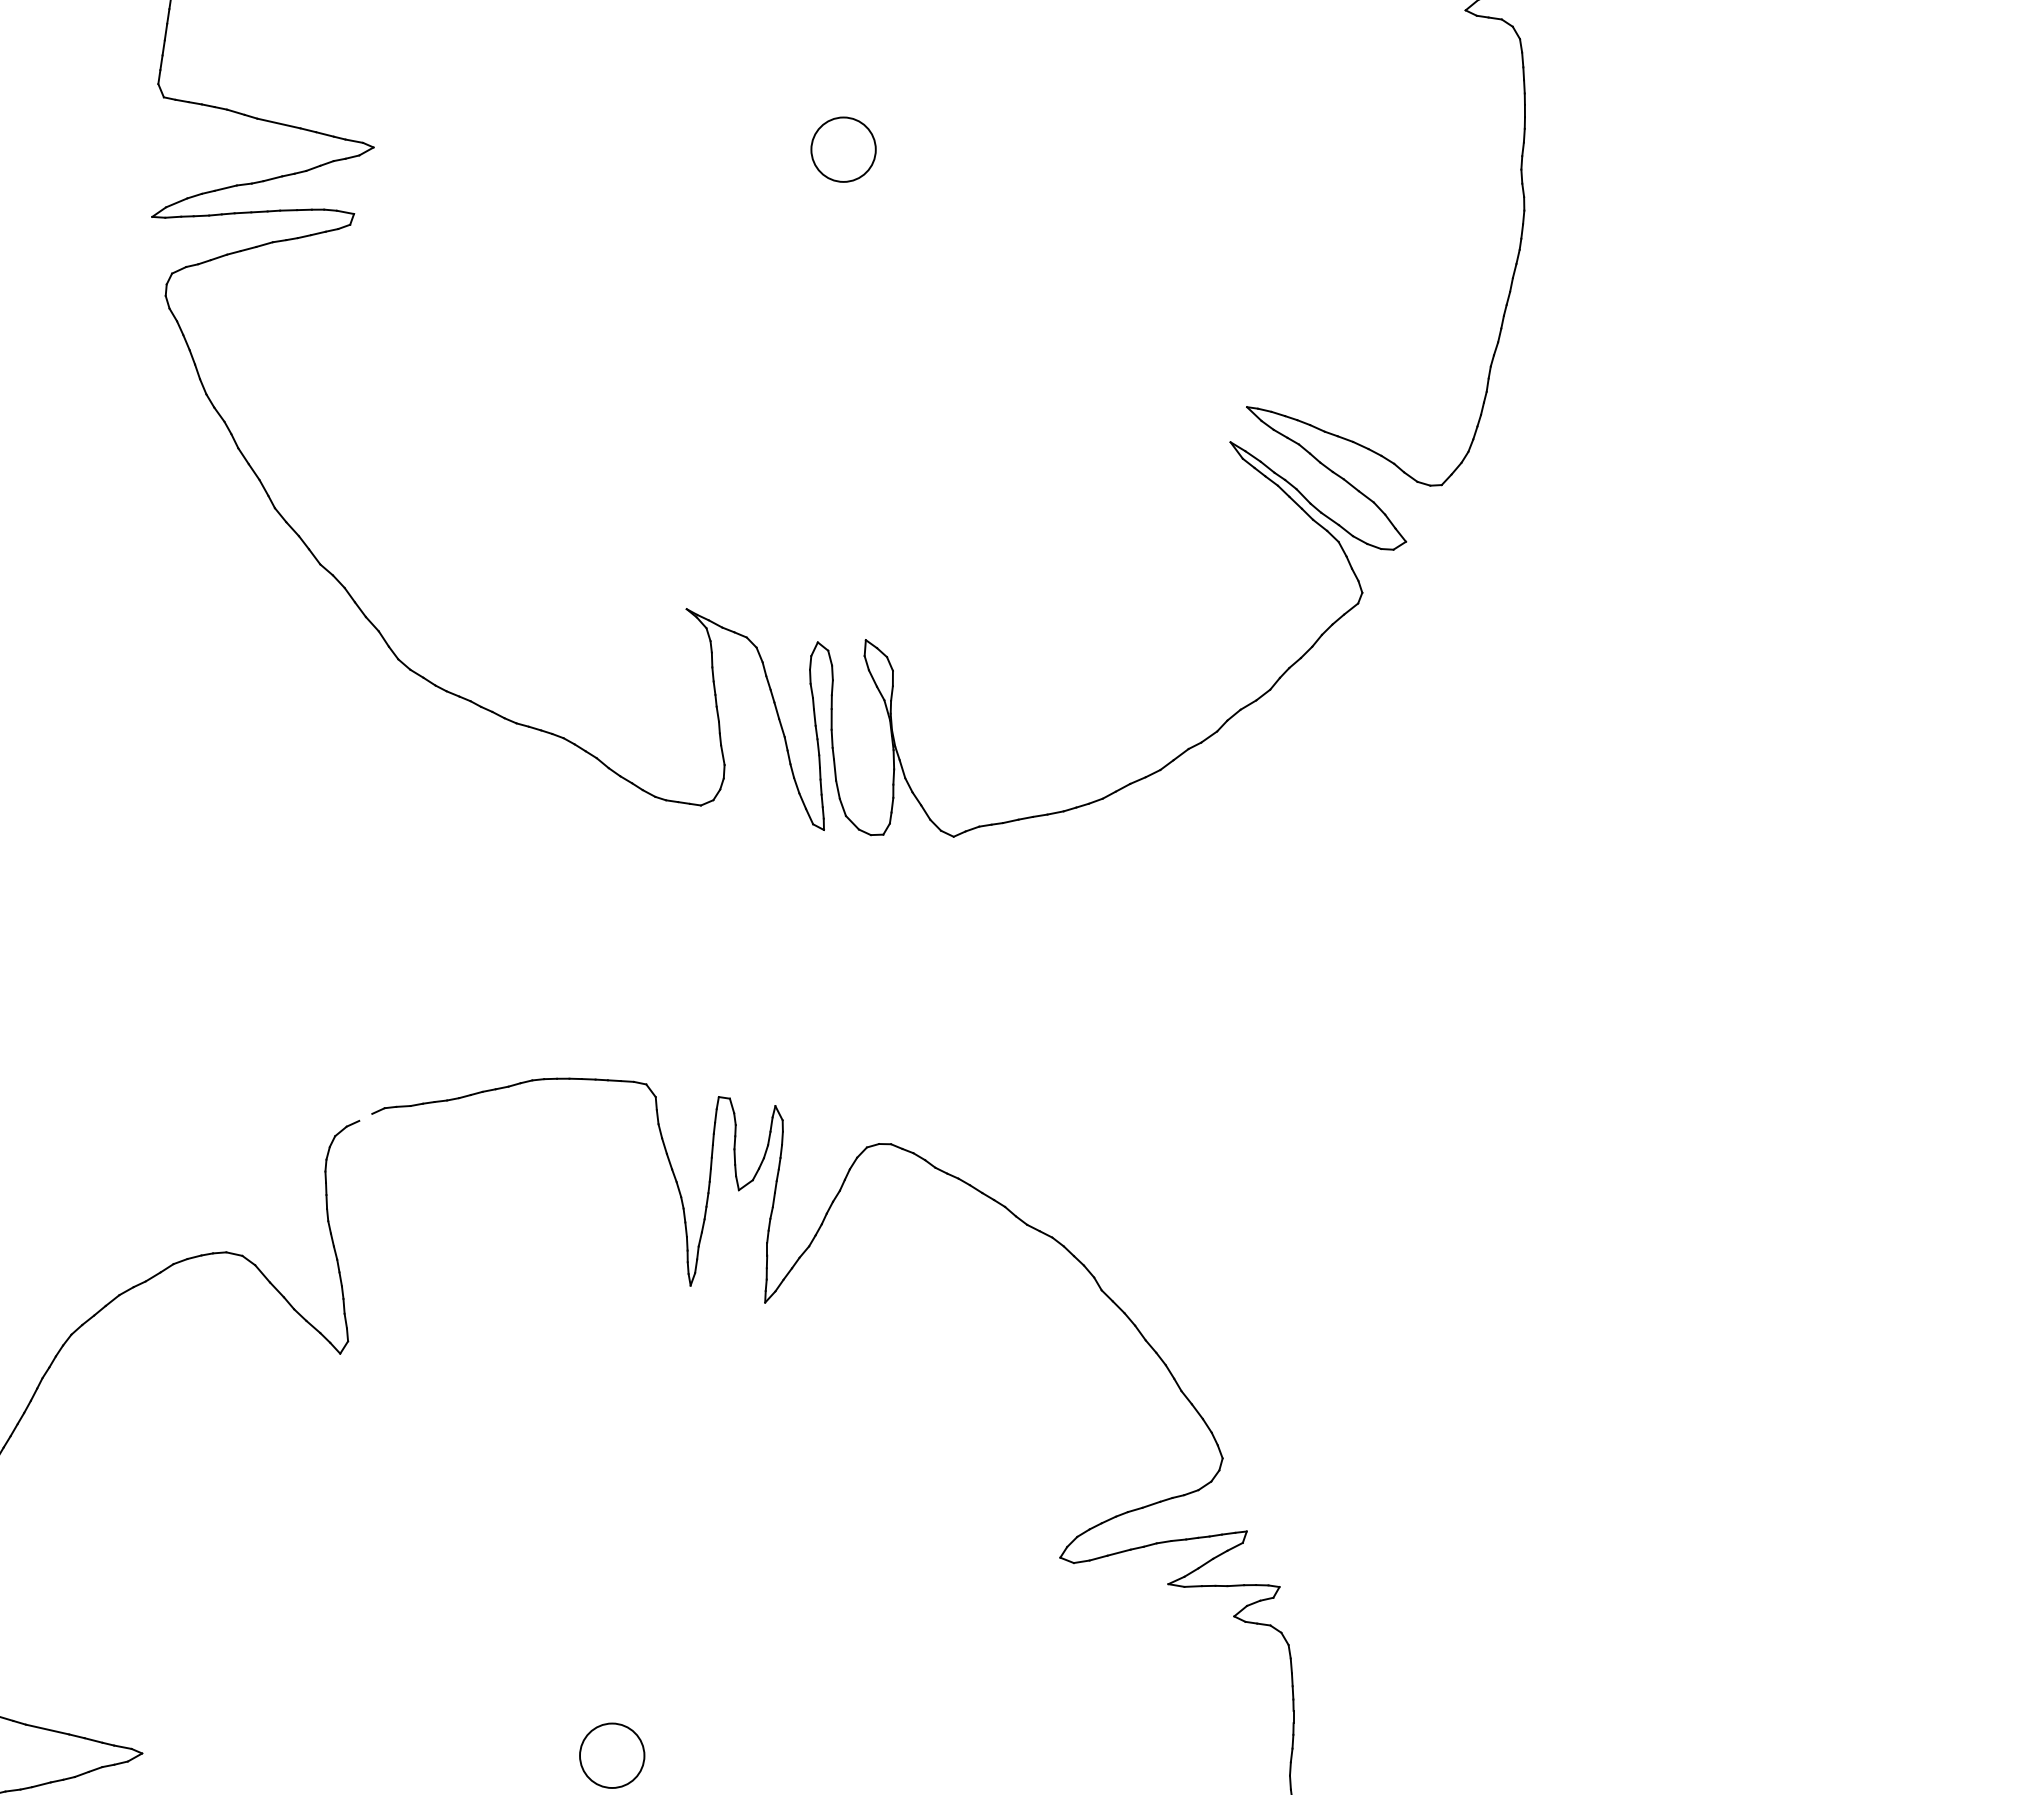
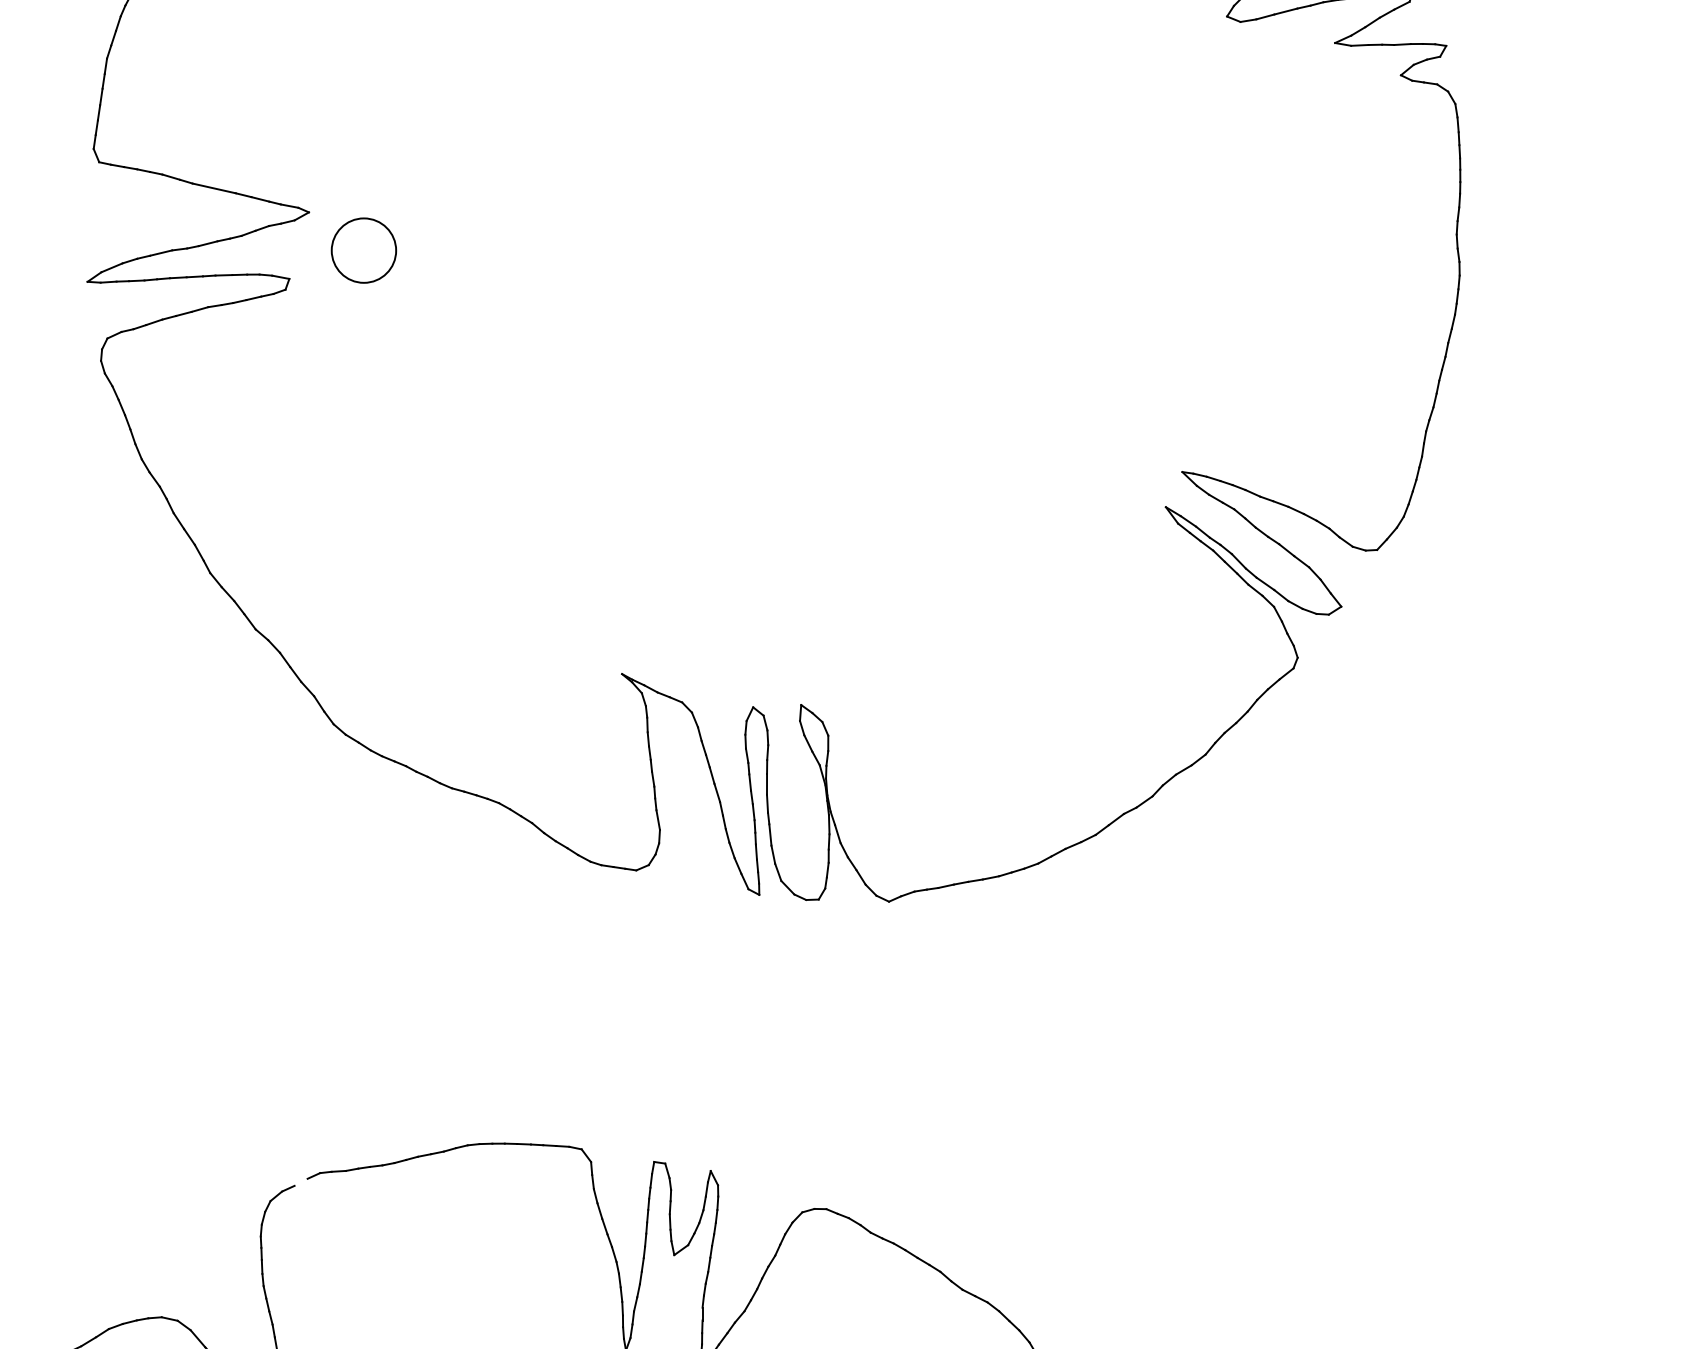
circle: (843, 149) -> (363, 250), moved

